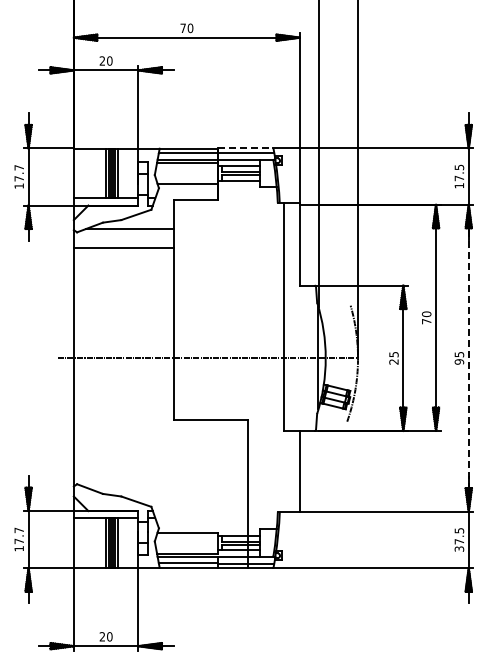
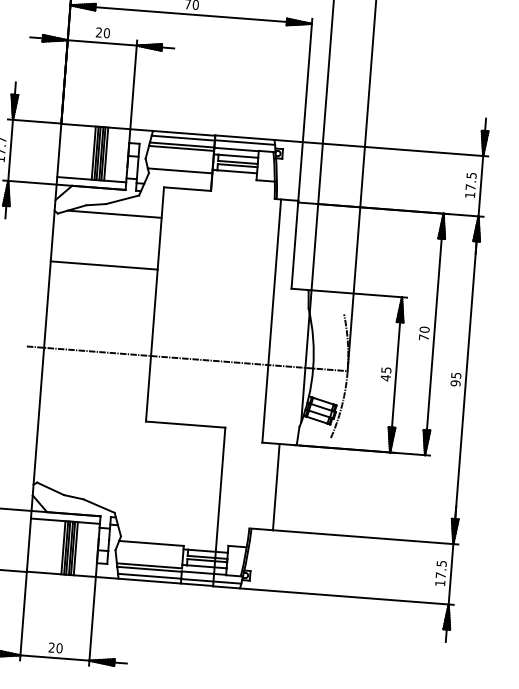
line: (245, 148) -> (244, 137), dashed -> solid
line: (123, 248) -> (103, 265), moved
line: (468, 357) -> (465, 379), dashed -> solid
text: (393, 361) -> (385, 377), 25 -> 45
text: (459, 548) -> (440, 582), 37.5 -> 17.5

